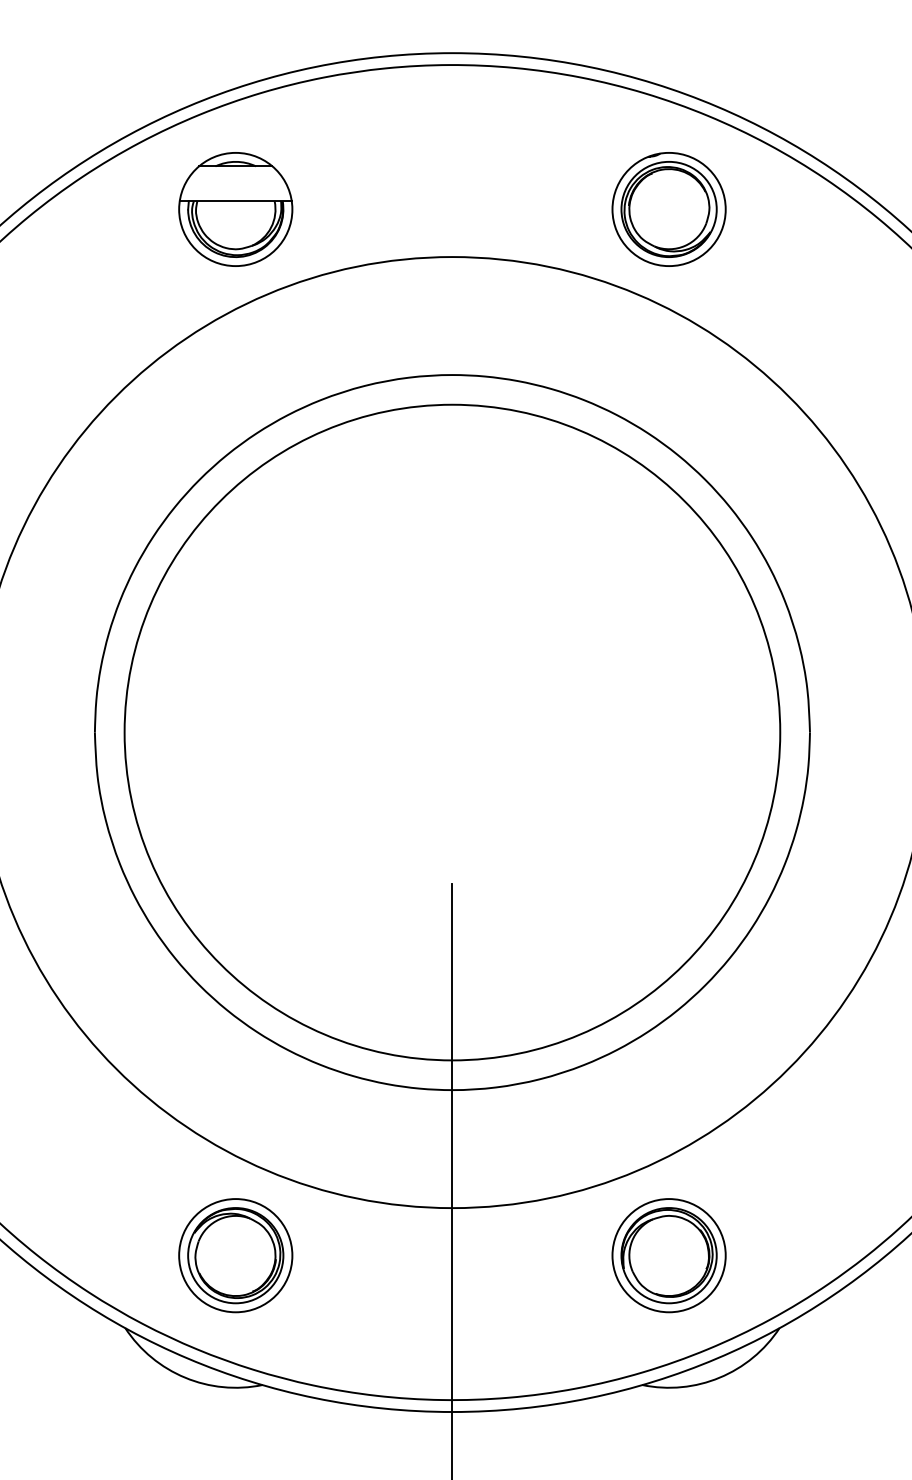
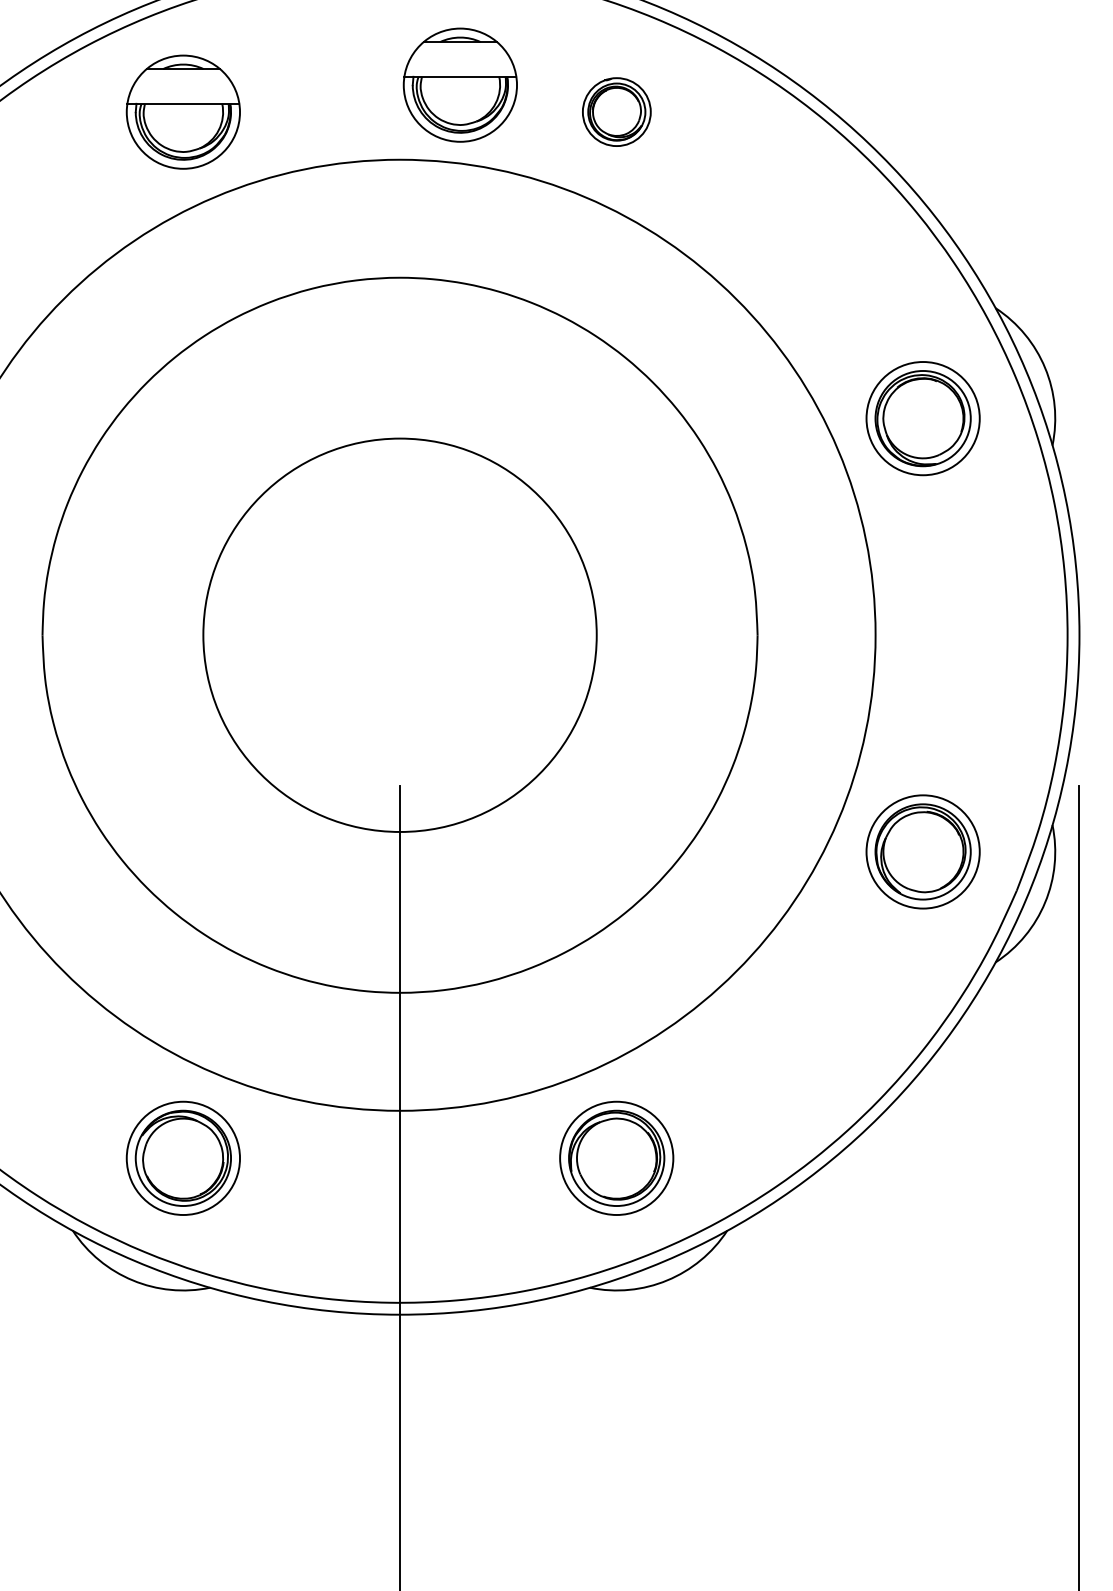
part: (511, 181) -> (459, 84), added
part: (668, 208) -> (616, 111), size x0.6
circle: (451, 732) -> (399, 635), size x0.6

